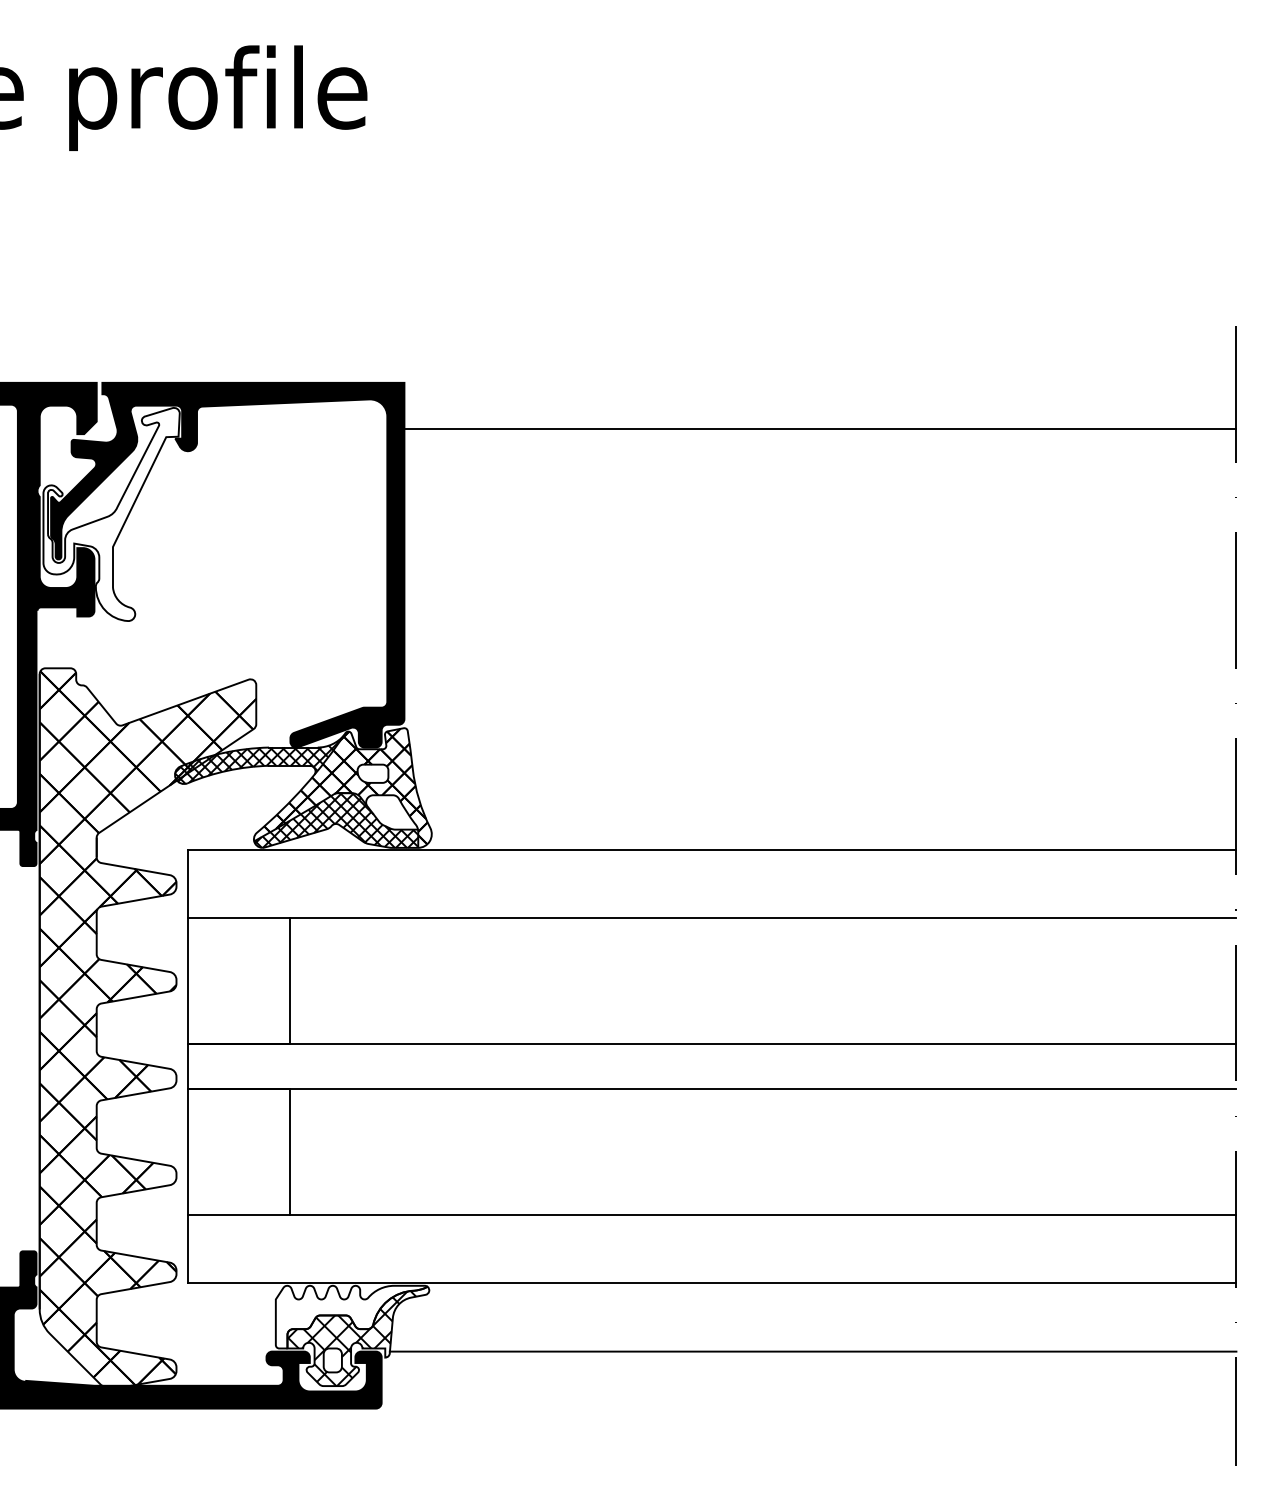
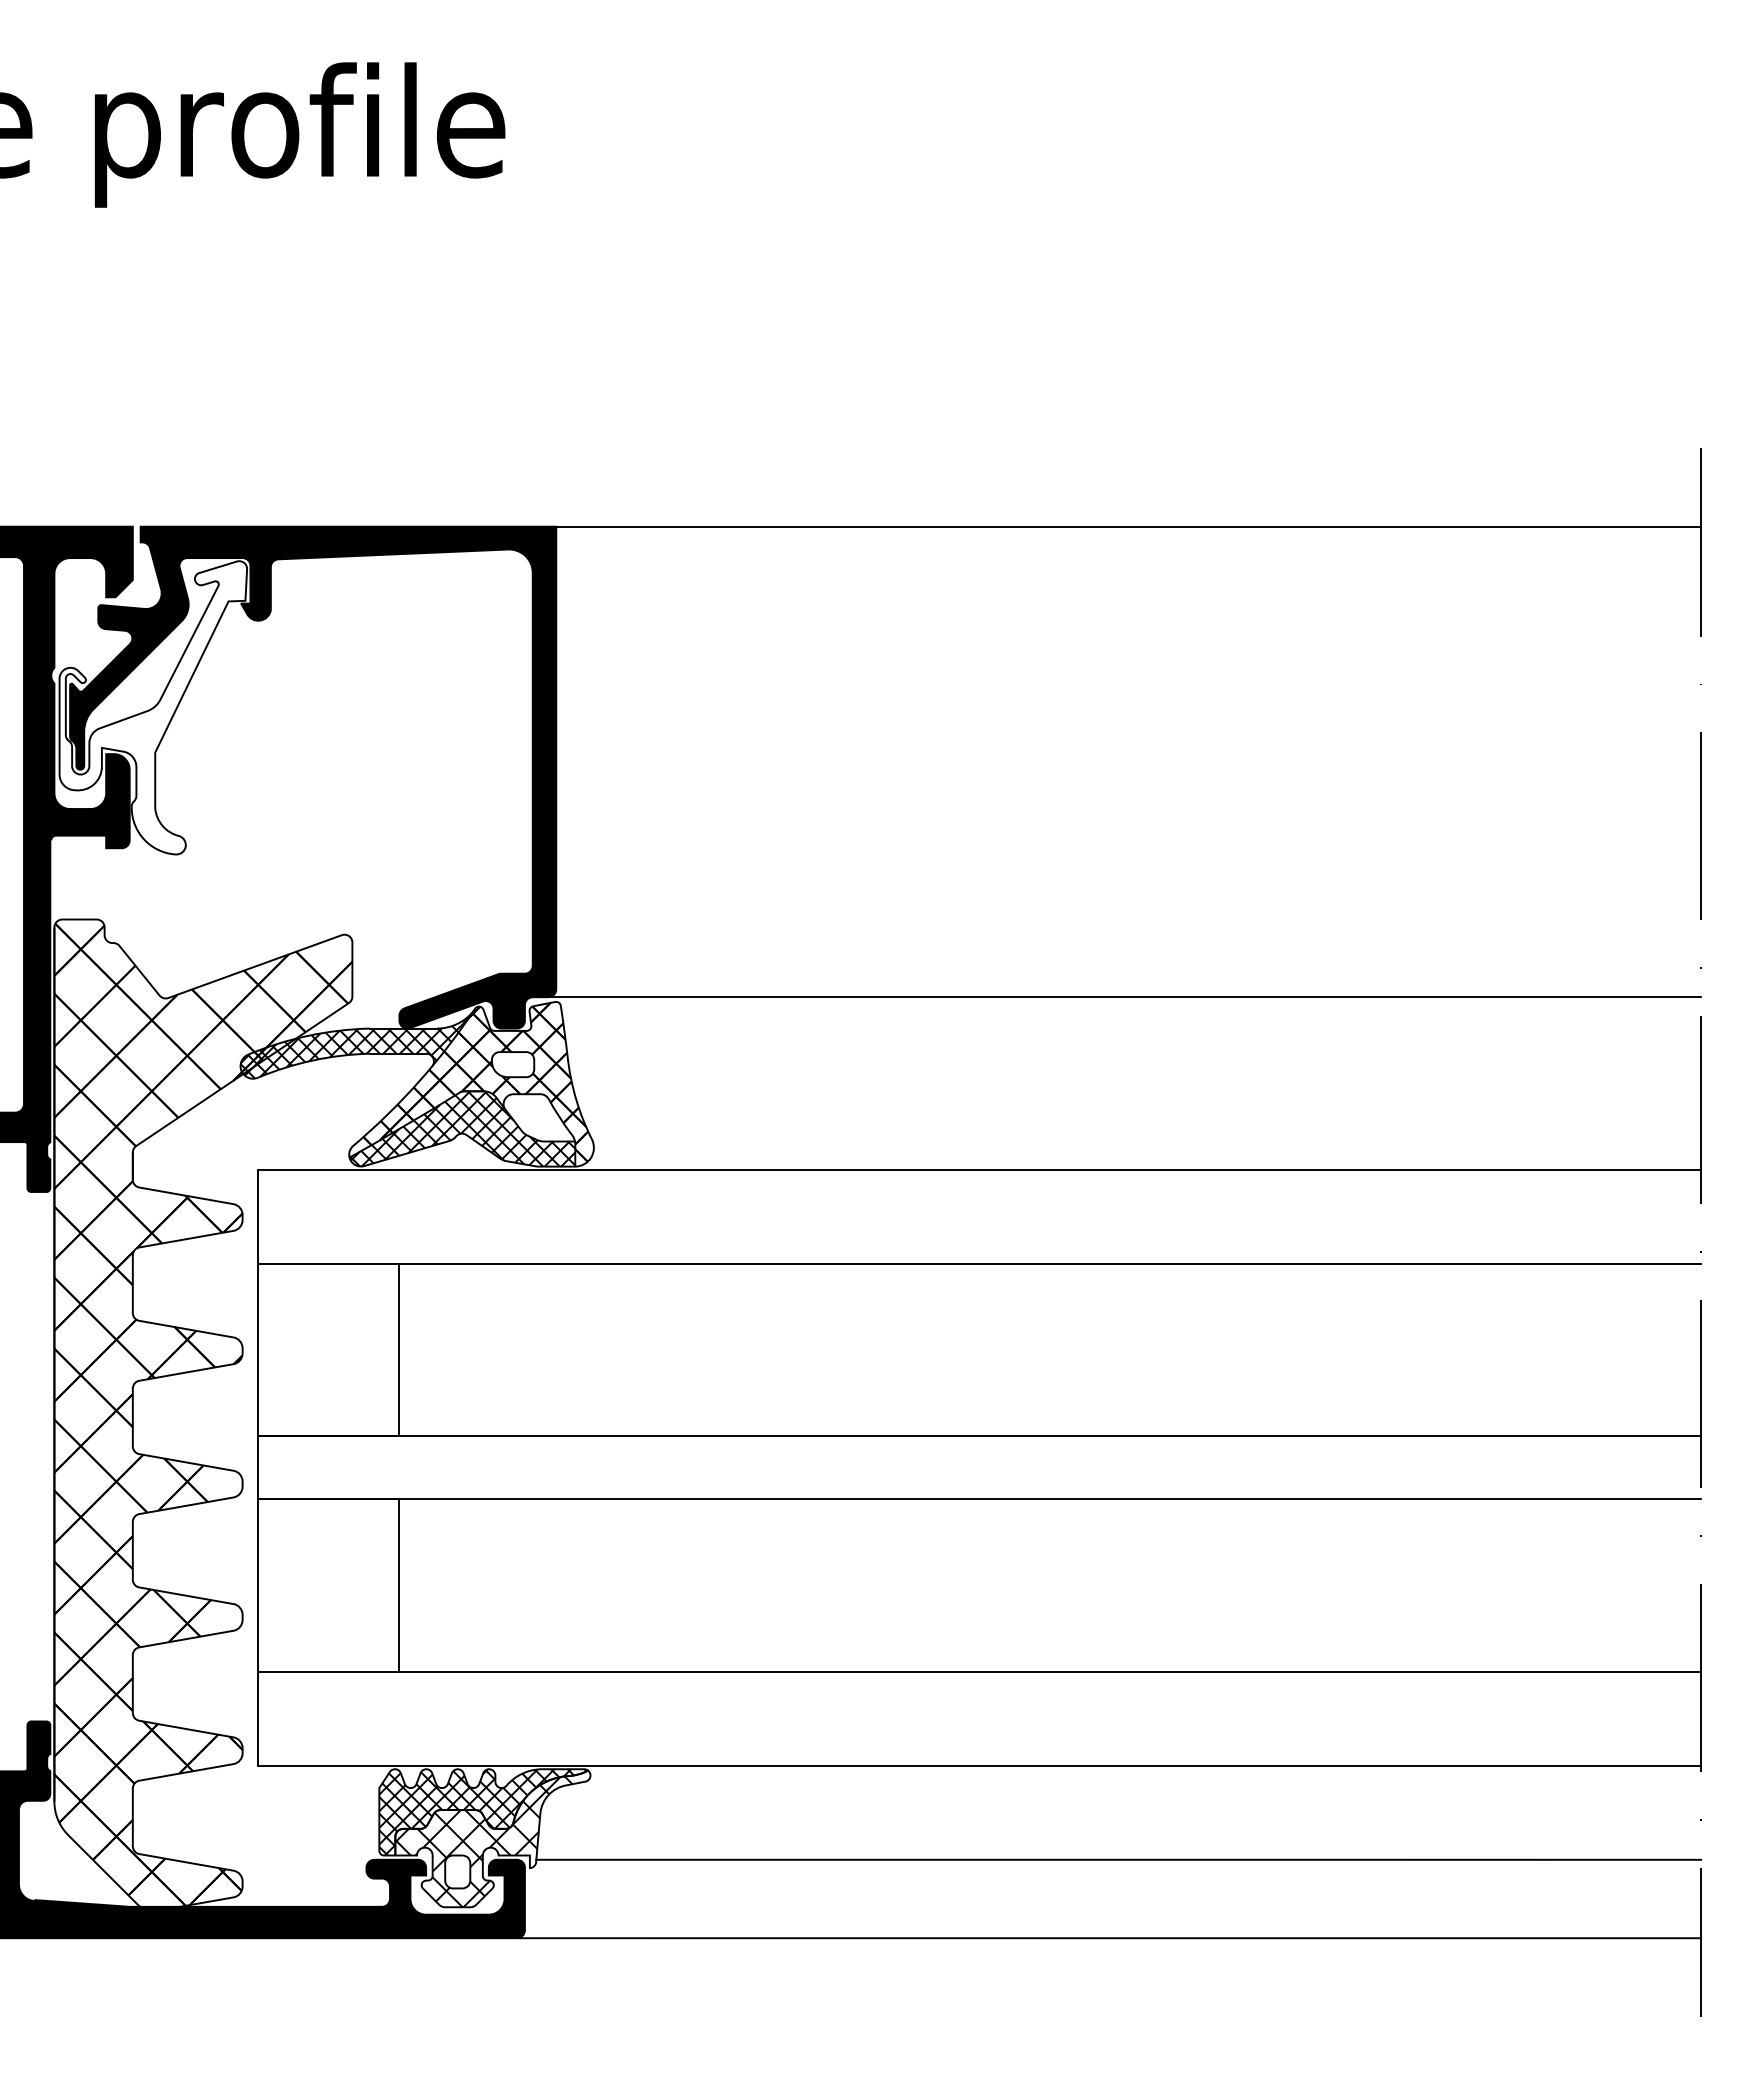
line: (820, 428) -> (1128, 526), moved
line: (816, 724) -> (1123, 997), added
hatch: (351, 1317) -> (483, 1812), added
line: (806, 1408) -> (1109, 1938), added

